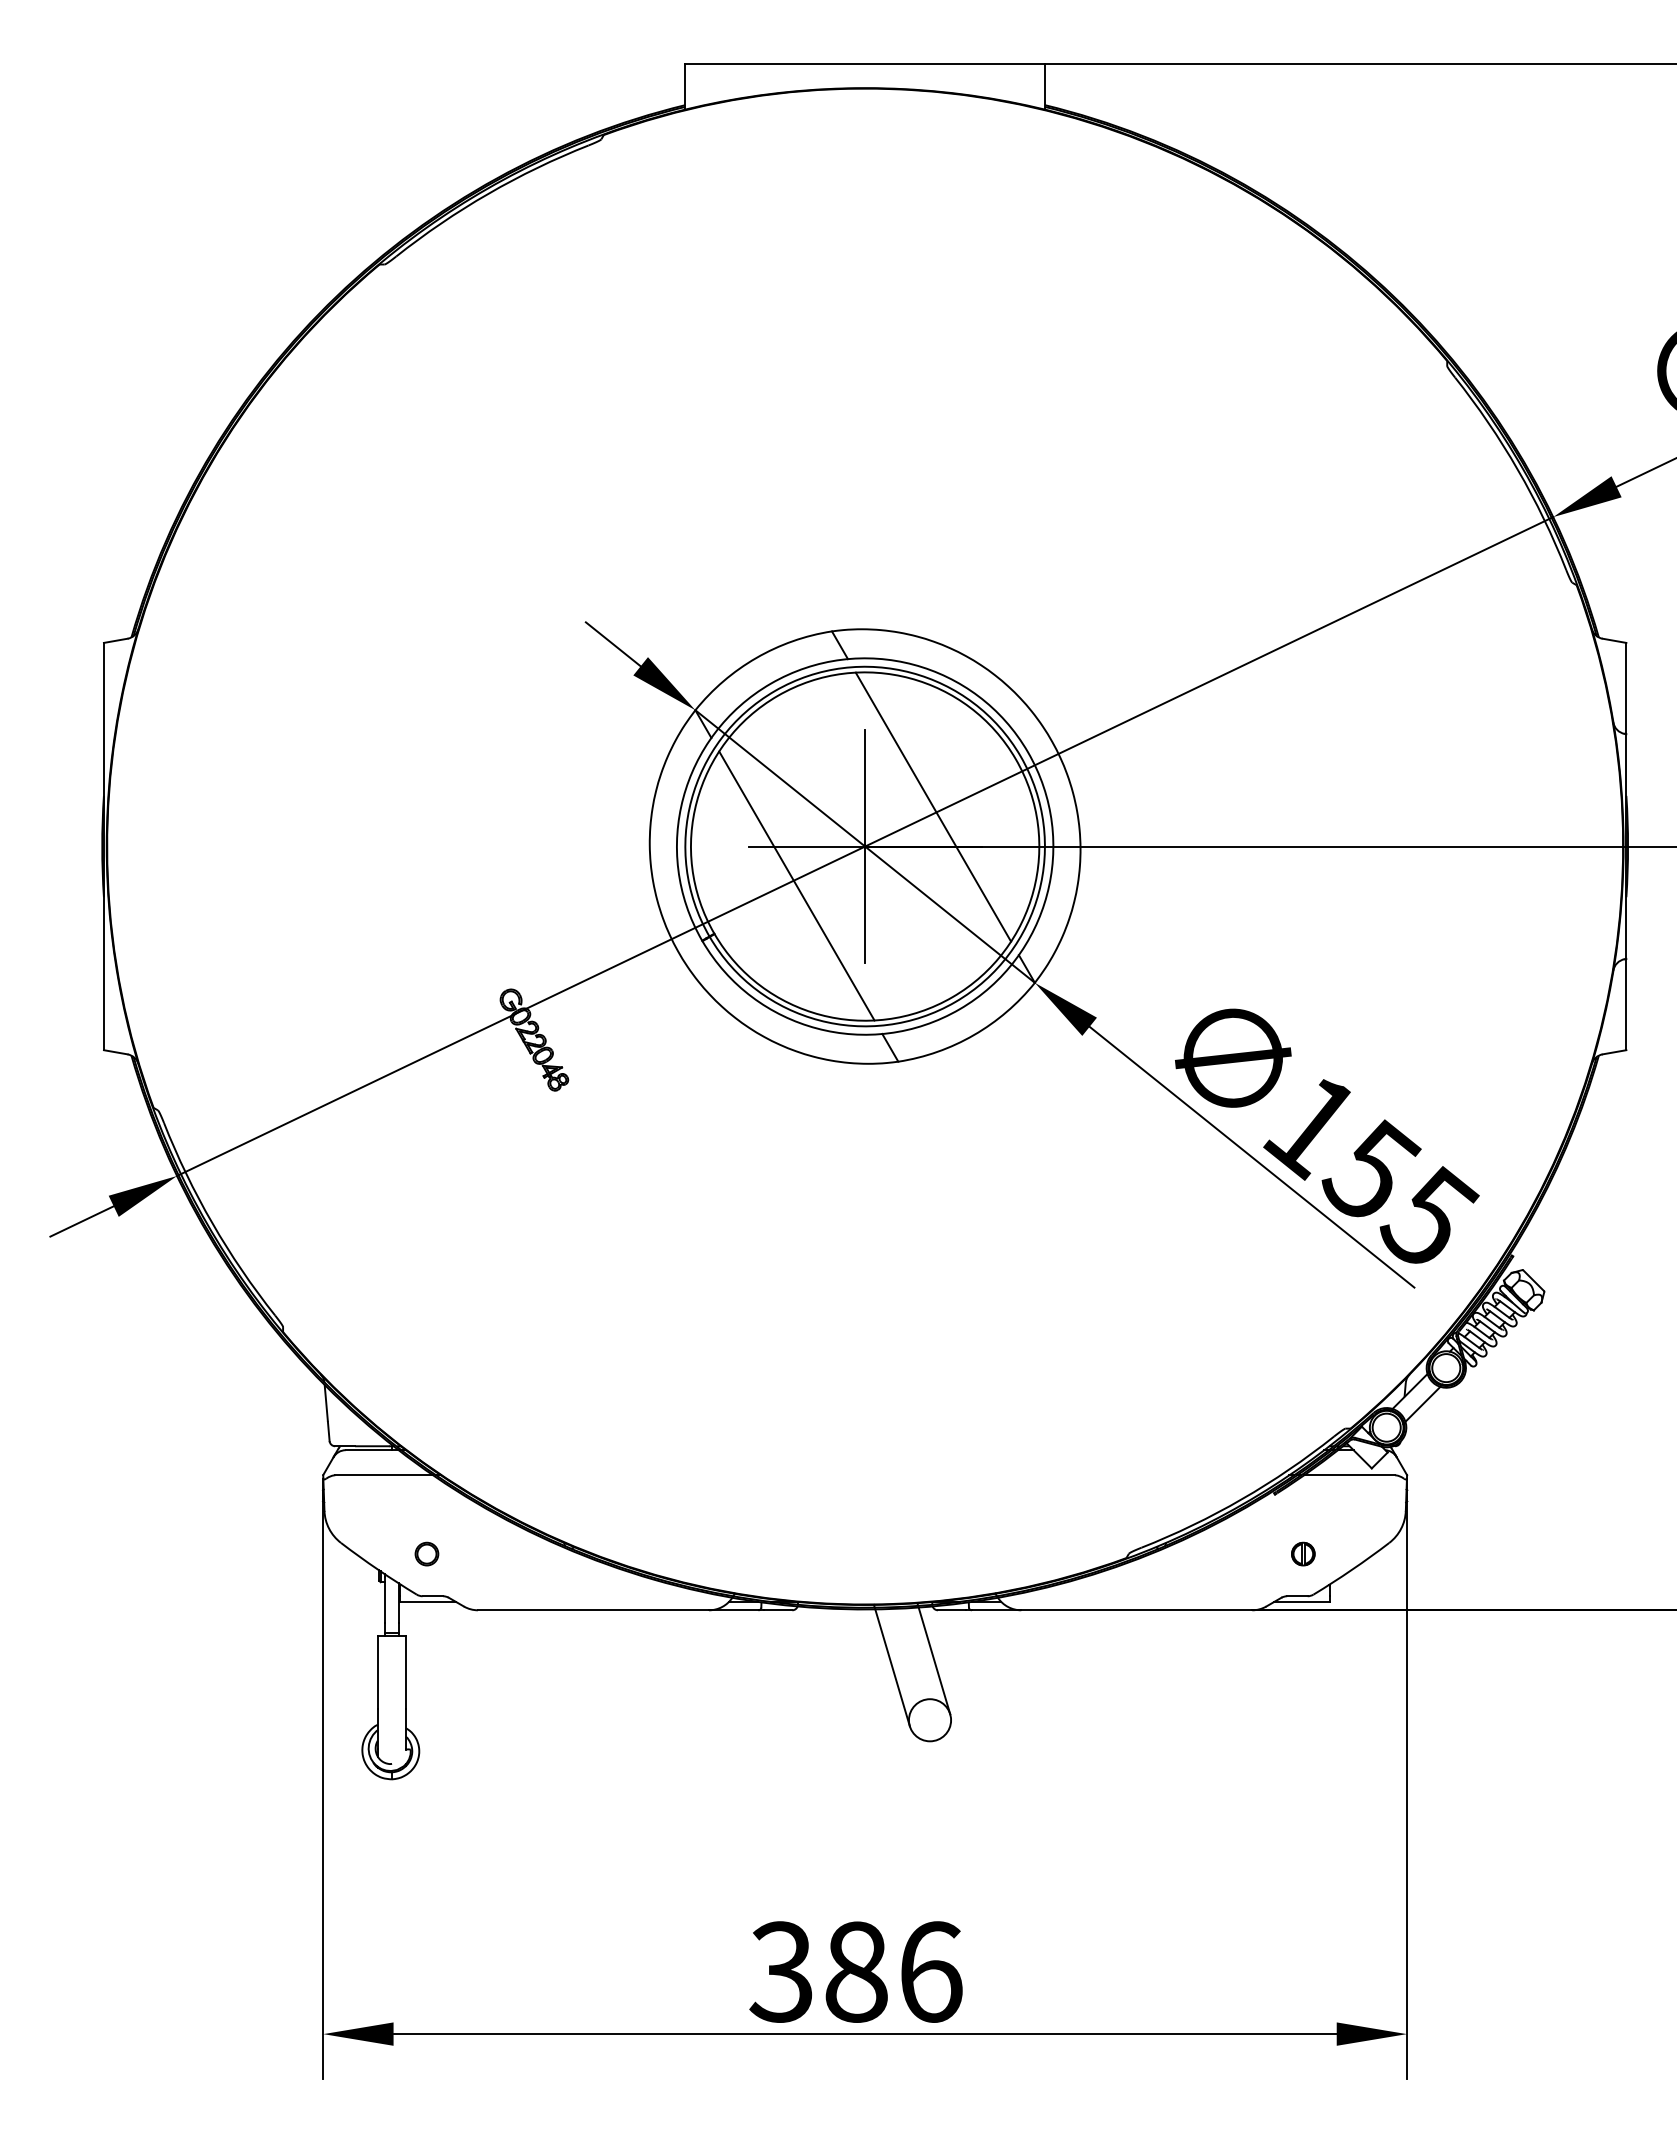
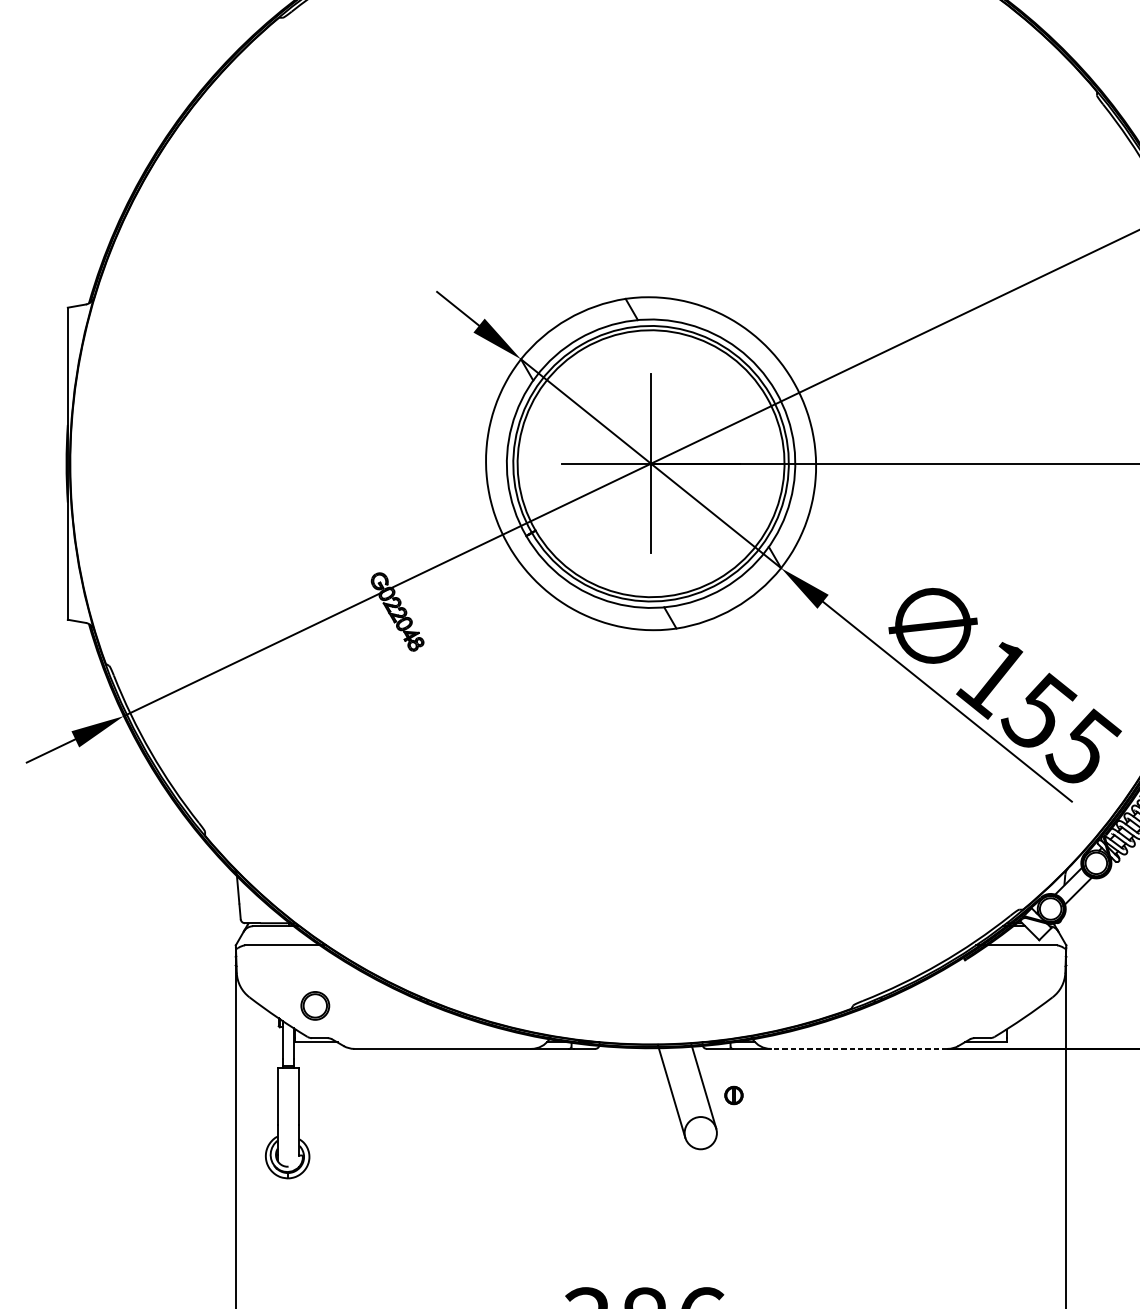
line: (933, 806) -> (703, 433), removed
line: (796, 885) -> (598, 493), removed
part: (426, 1553) -> (314, 1005), size x1.6
part: (1303, 1553) -> (734, 1095), moved
line: (1136, 1610) -> (858, 1049), solid -> dashed

